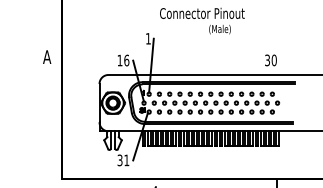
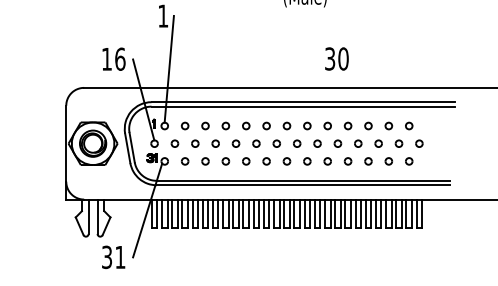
text: (270, 60) -> (336, 59), moved

